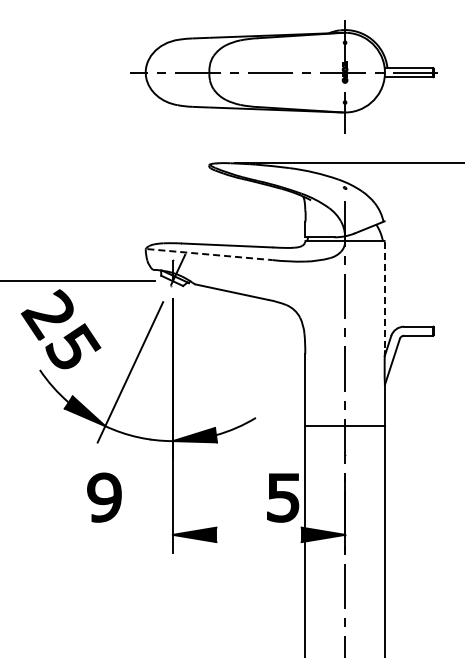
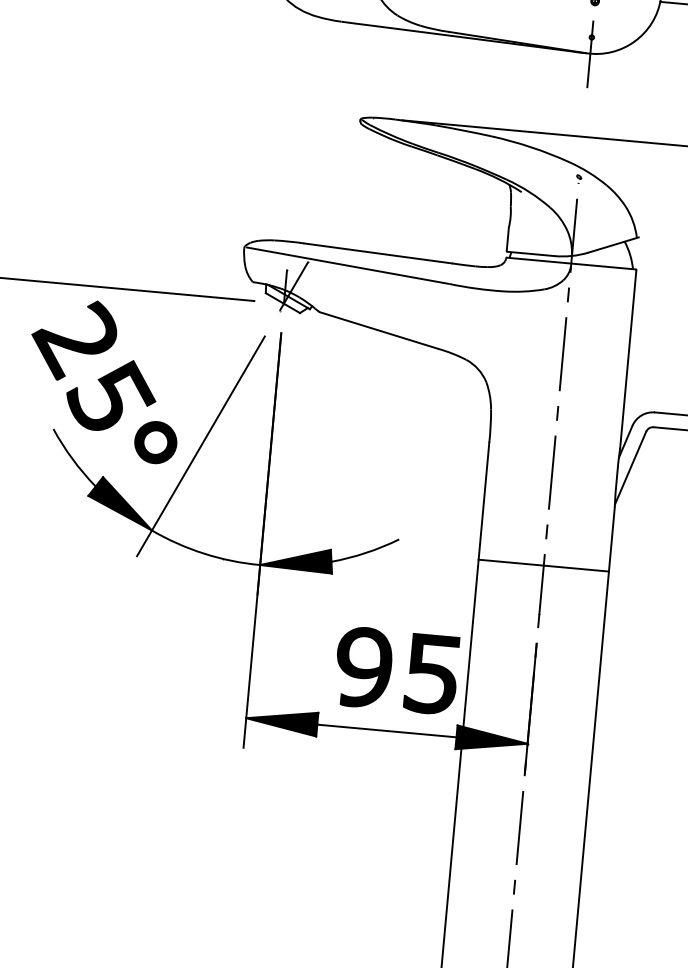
line: (208, 254) -> (346, 265), dashed -> solid
line: (384, 296) -> (627, 360), dashed -> solid
part: (102, 372) -> (155, 442), added
part: (104, 497) -> (363, 667), moved
line: (258, 534) -> (386, 730), added

